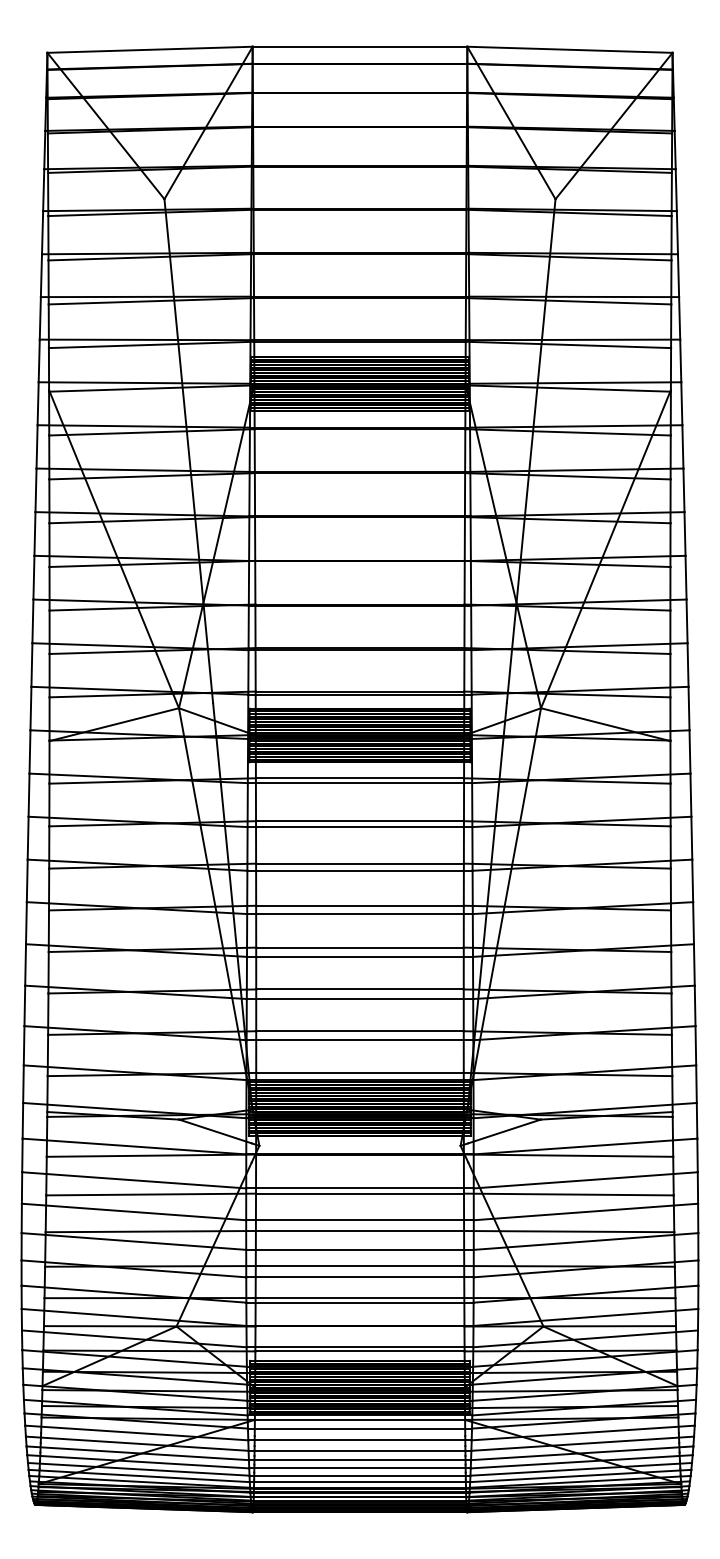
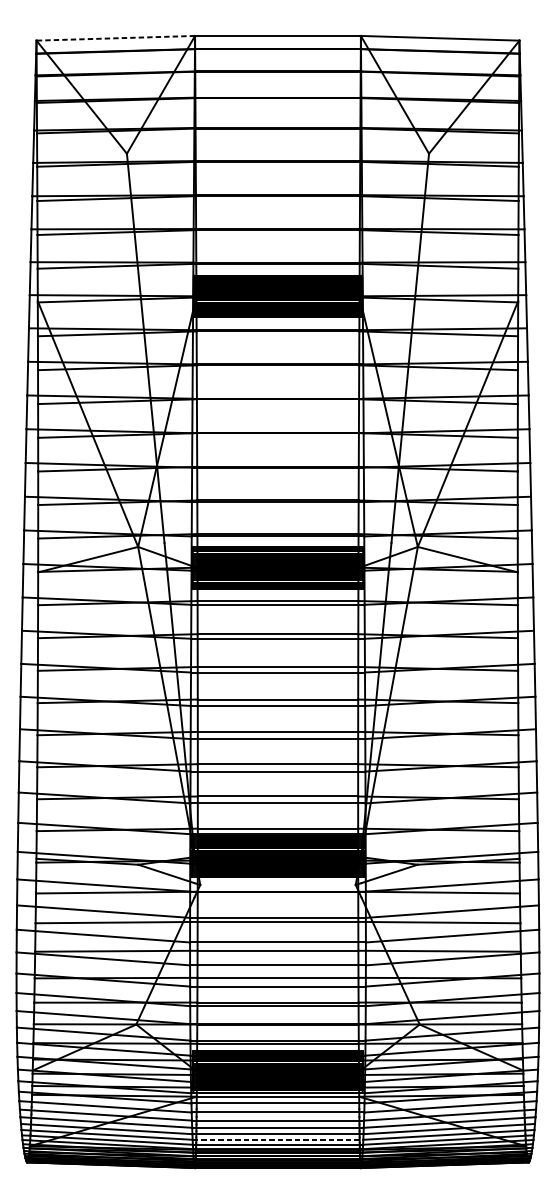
line: (150, 49) -> (116, 38), solid -> dashed
line: (360, 1475) -> (278, 1139), solid -> dashed

